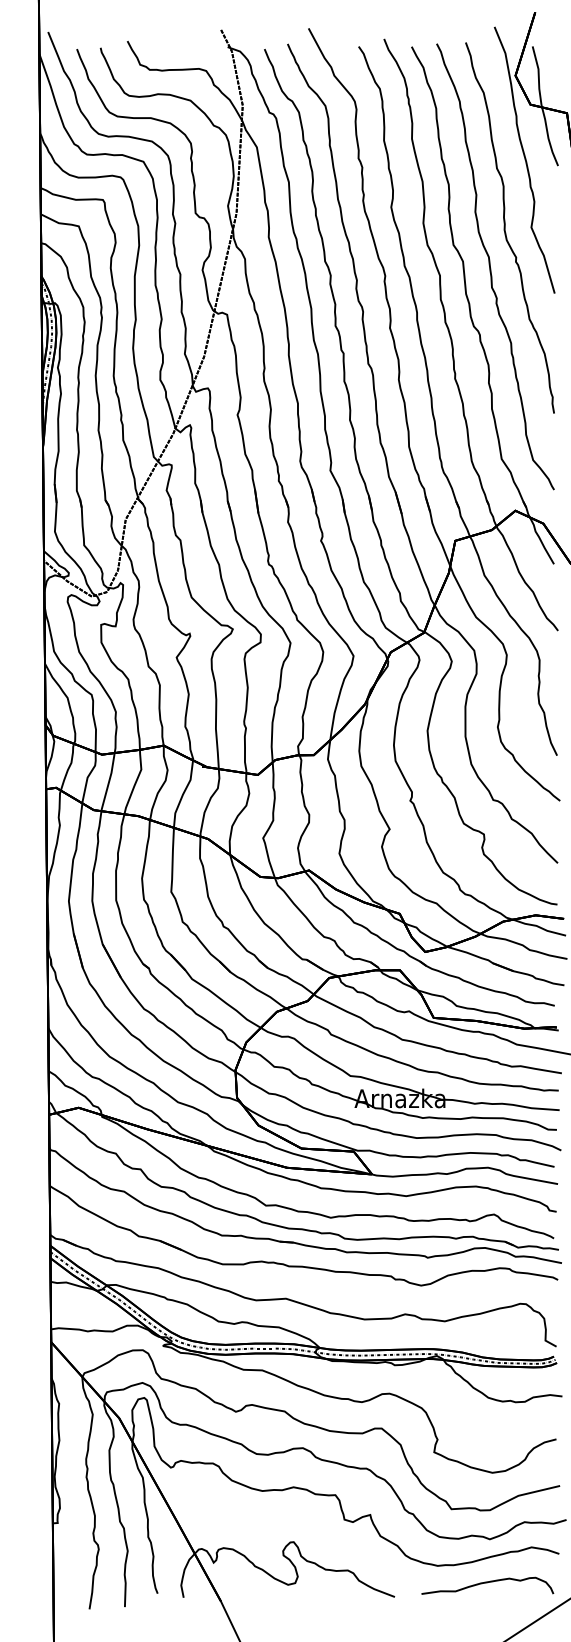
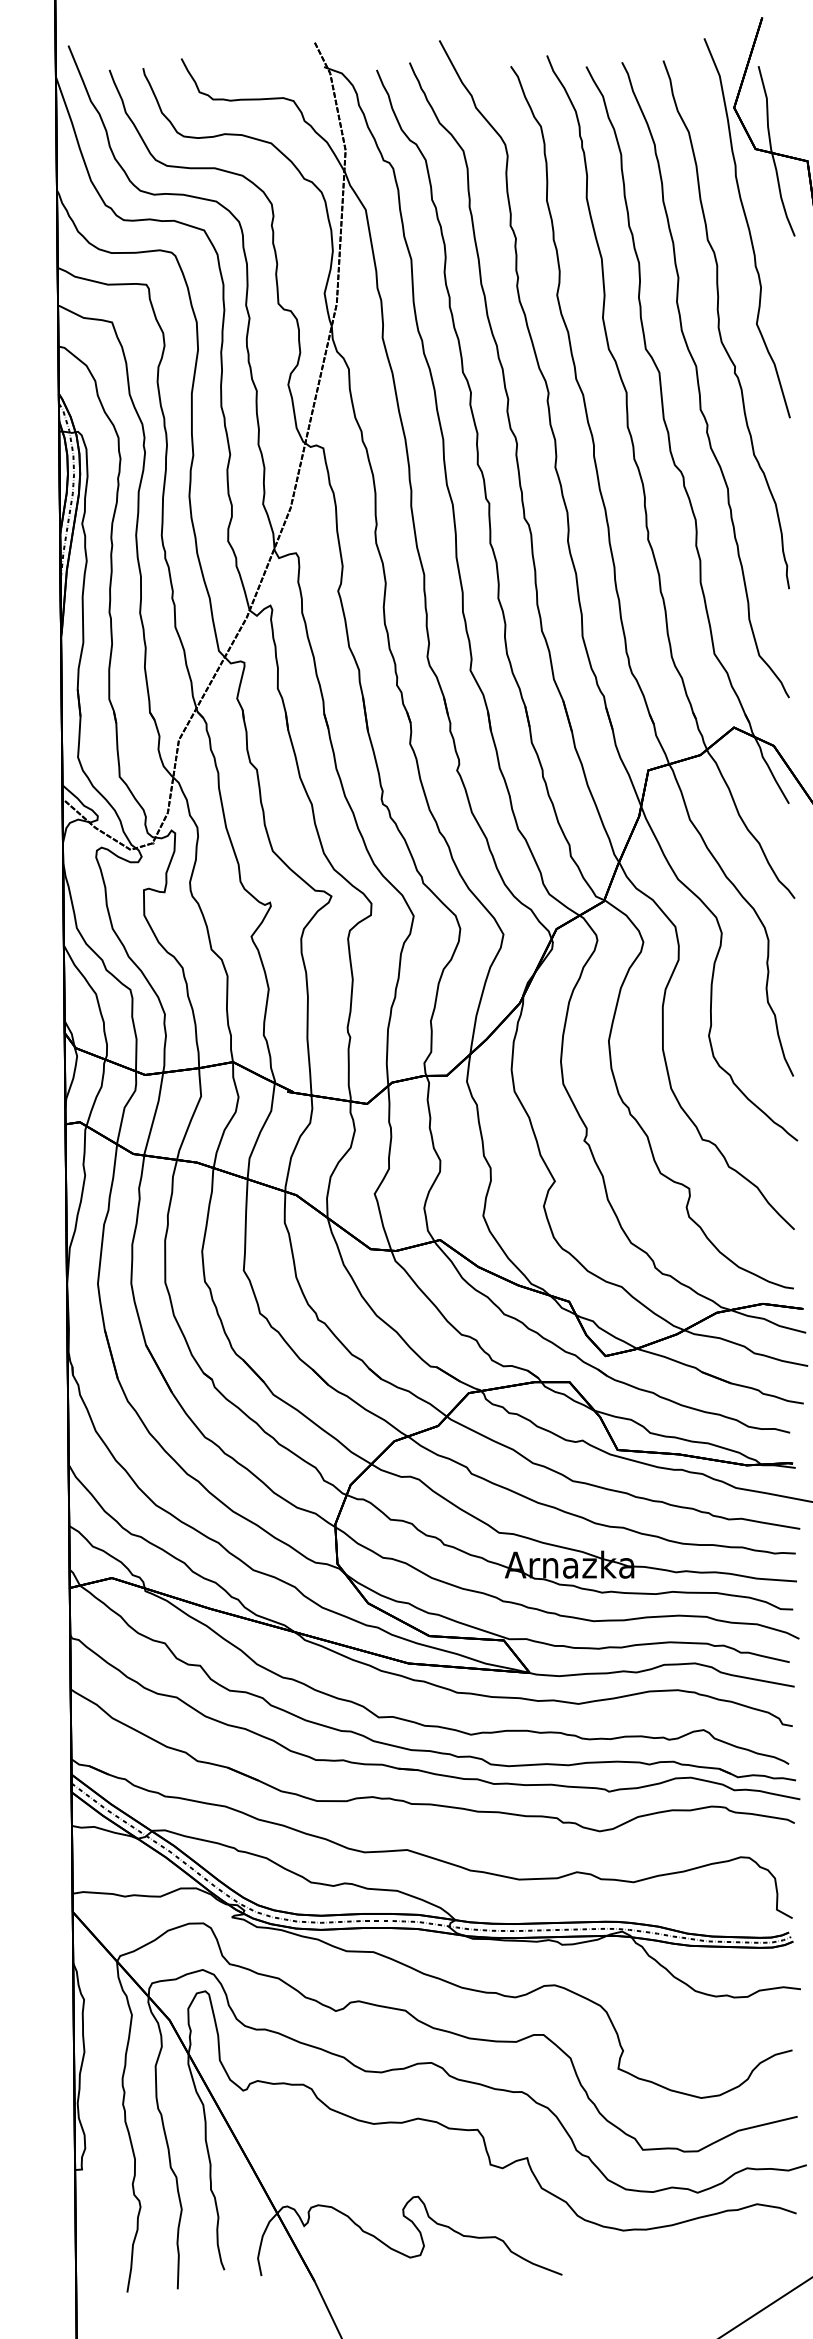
curve: (486, 1583) -> (692, 2255), removed

